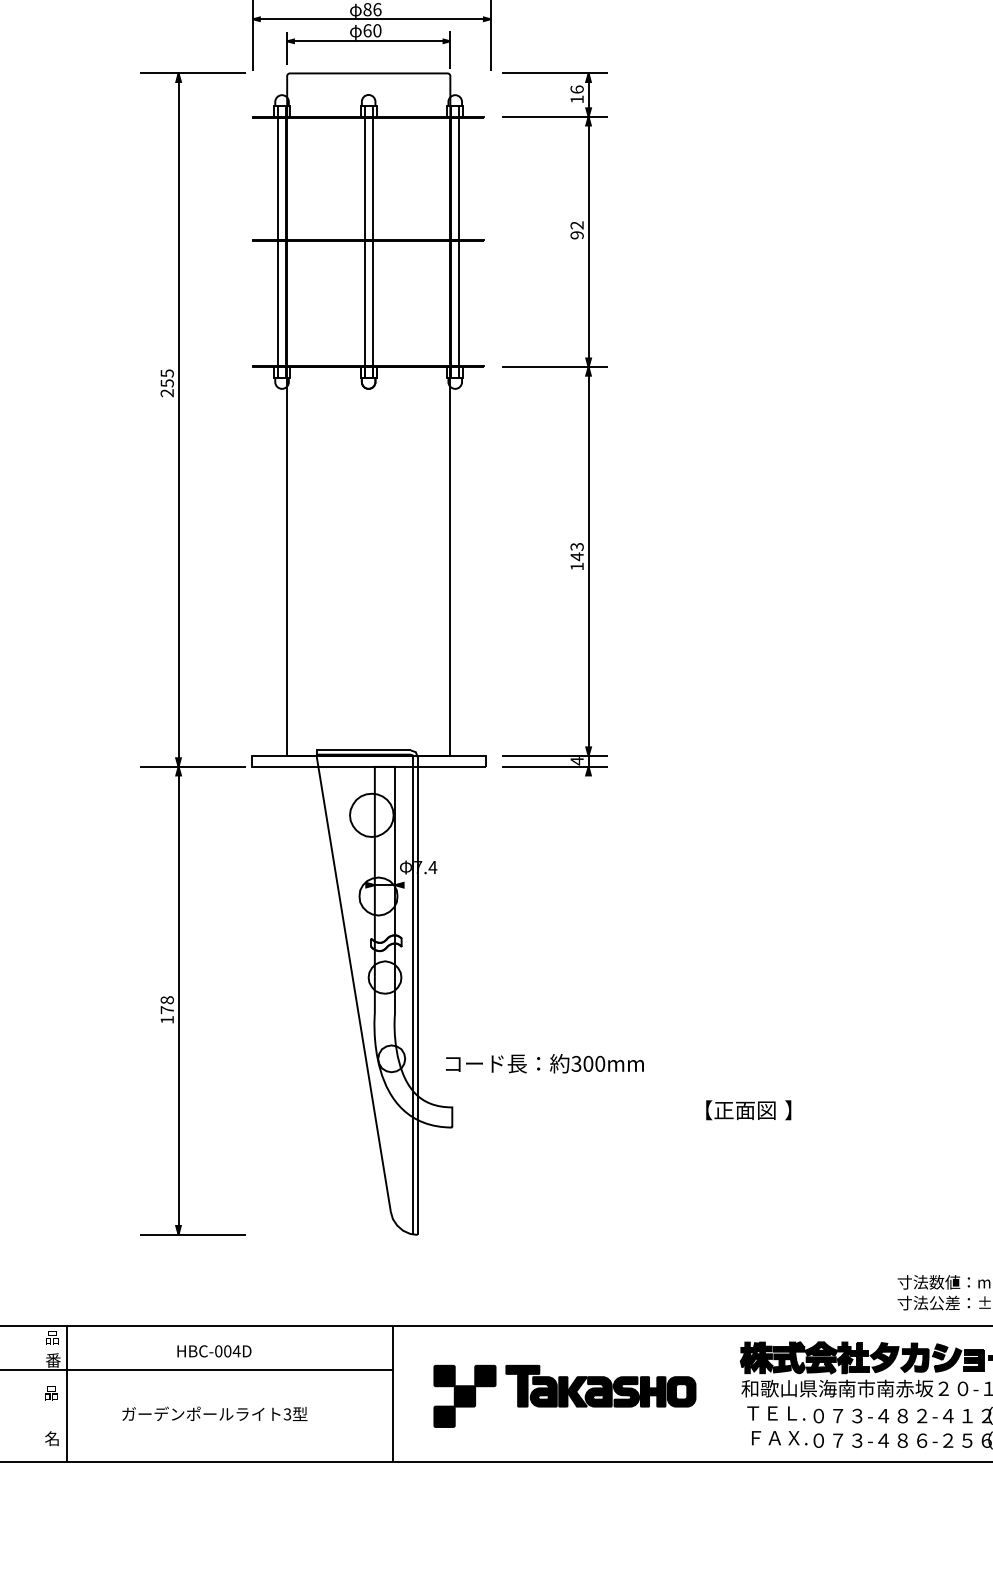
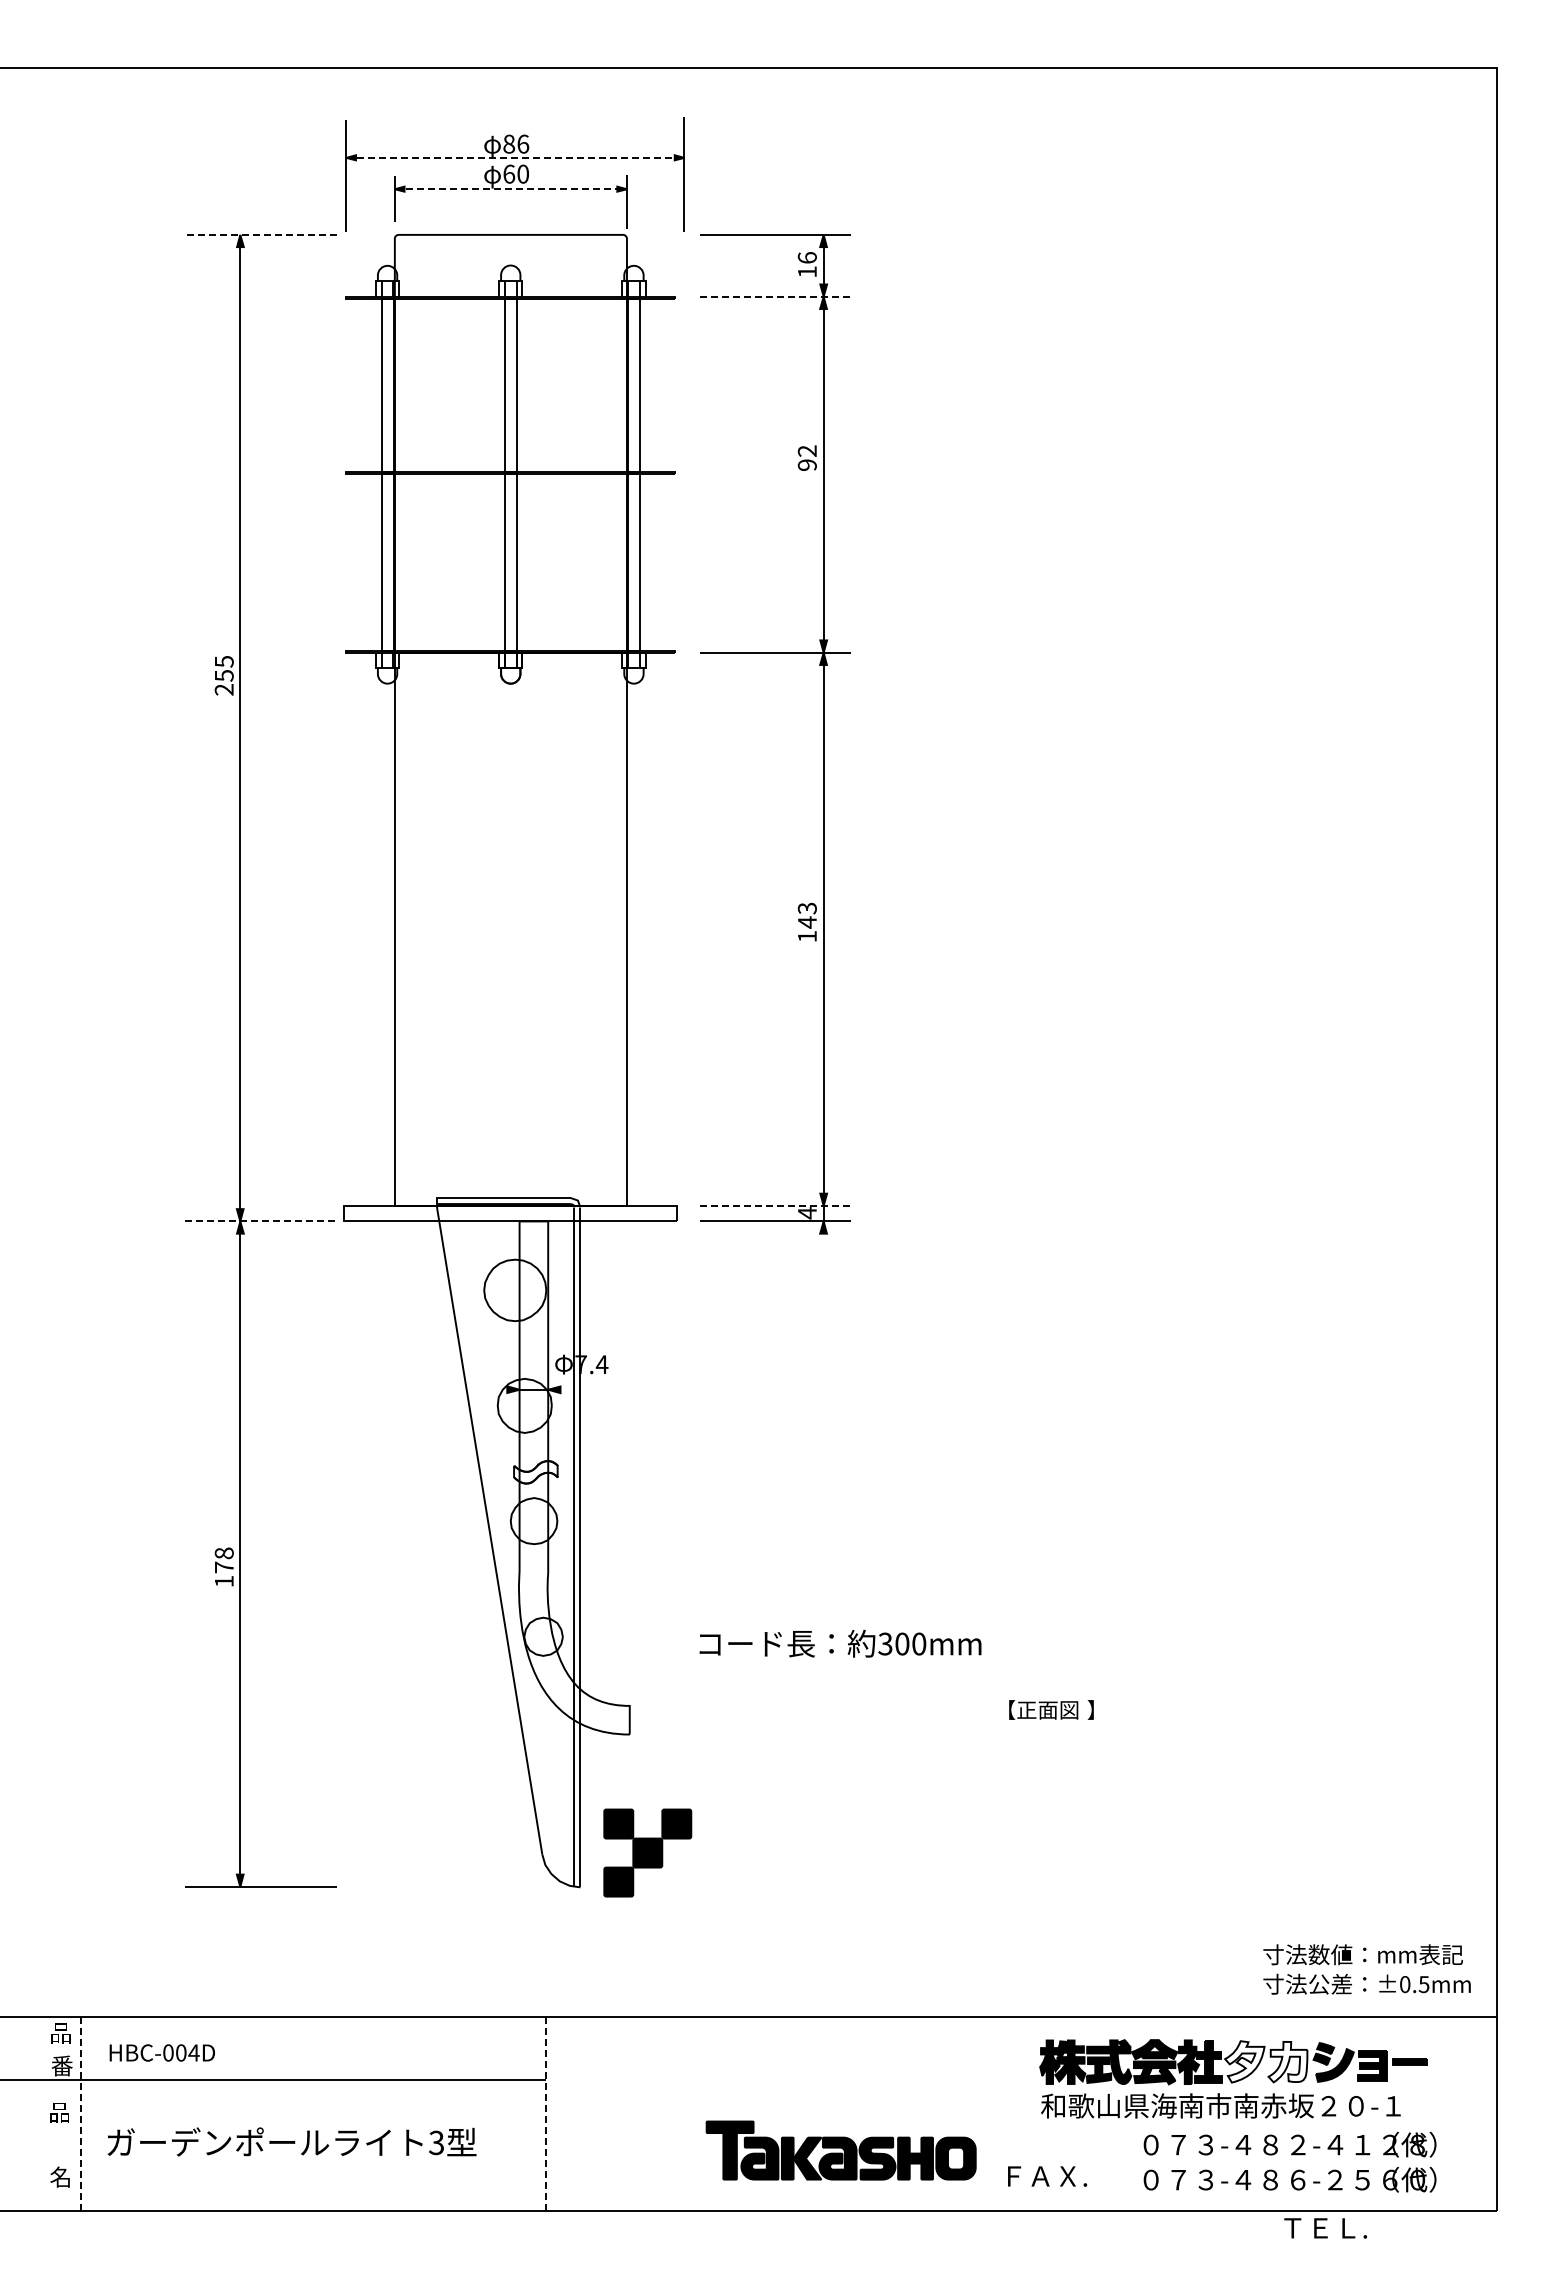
line: (371, 19) -> (515, 157), solid -> dashed
line: (369, 41) -> (511, 189), solid -> dashed
line: (193, 73) -> (261, 234), solid -> dashed
line: (554, 116) -> (775, 296), solid -> dashed
line: (554, 755) -> (775, 1205), solid -> dashed
line: (193, 766) -> (261, 1221), solid -> dashed
part: (550, 1063) -> (848, 1643), moved
part: (748, 1109) -> (1051, 1709), size x0.7
part: (213, 1351) -> (161, 2052), moved
fill: (884, 1357) -> (1244, 2061), removed
fill: (914, 1357) -> (1287, 2061), removed
part: (600, 1386) -> (840, 2150), moved
line: (66, 1394) -> (81, 2114), solid -> dashed
line: (393, 1394) -> (545, 2114), solid -> dashed
part: (464, 1396) -> (647, 1852), moved
part: (214, 1413) -> (291, 2141), size x1.4
text: (776, 1413) -> (1325, 2228), moved
text: (779, 1438) -> (1047, 2176), moved

